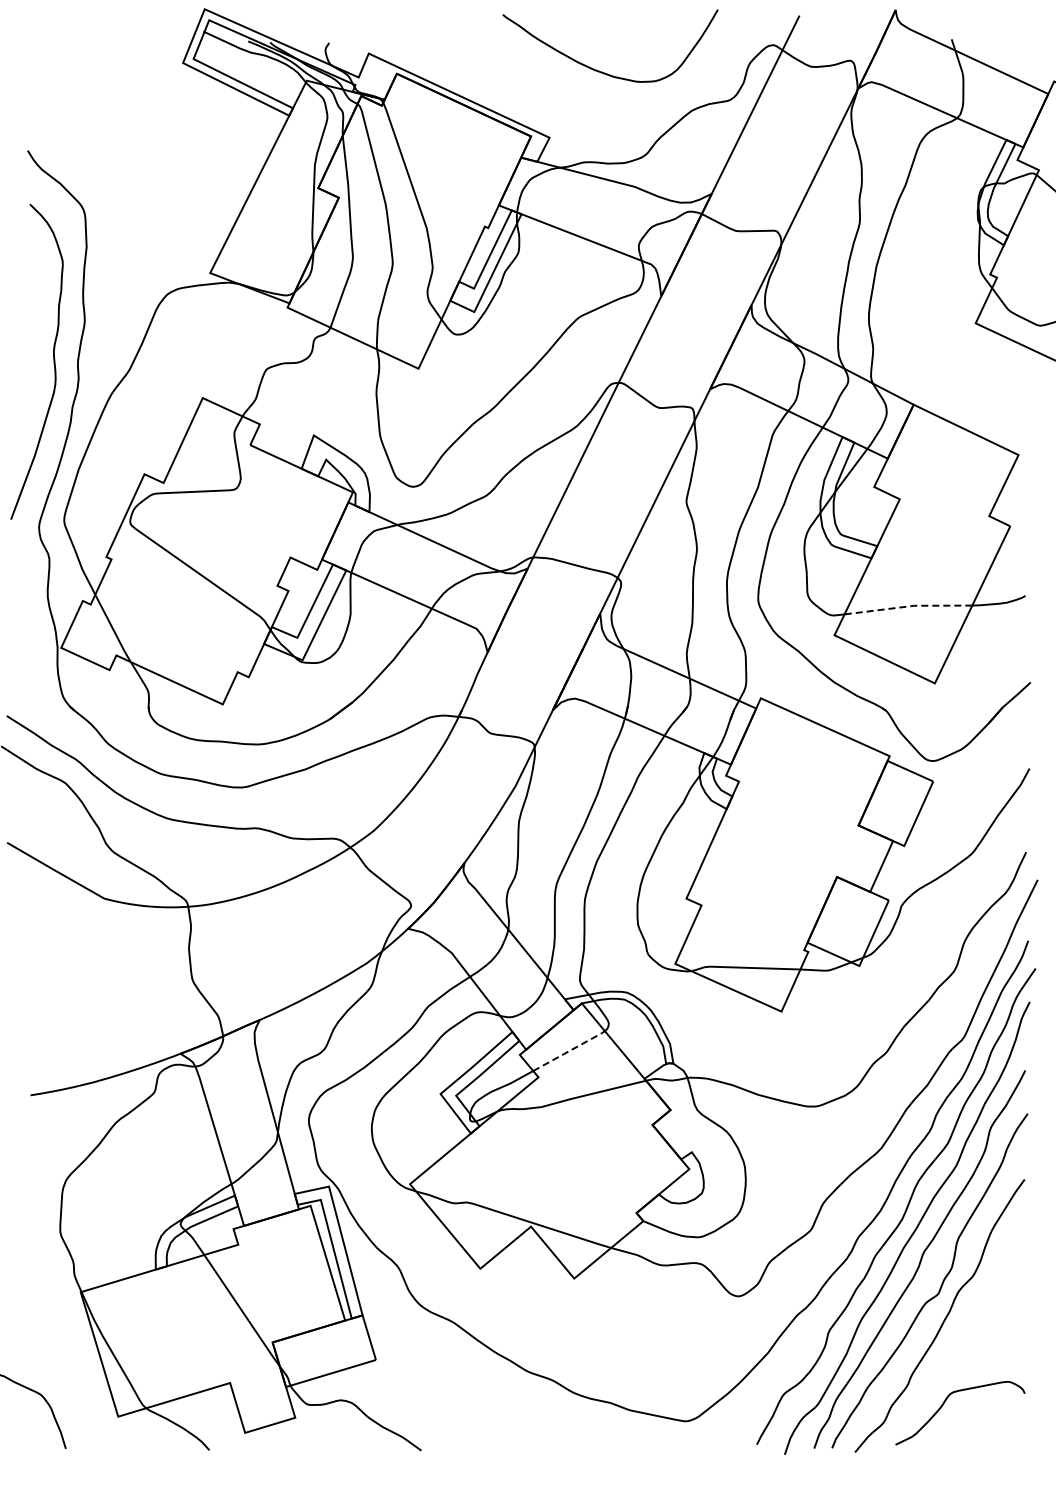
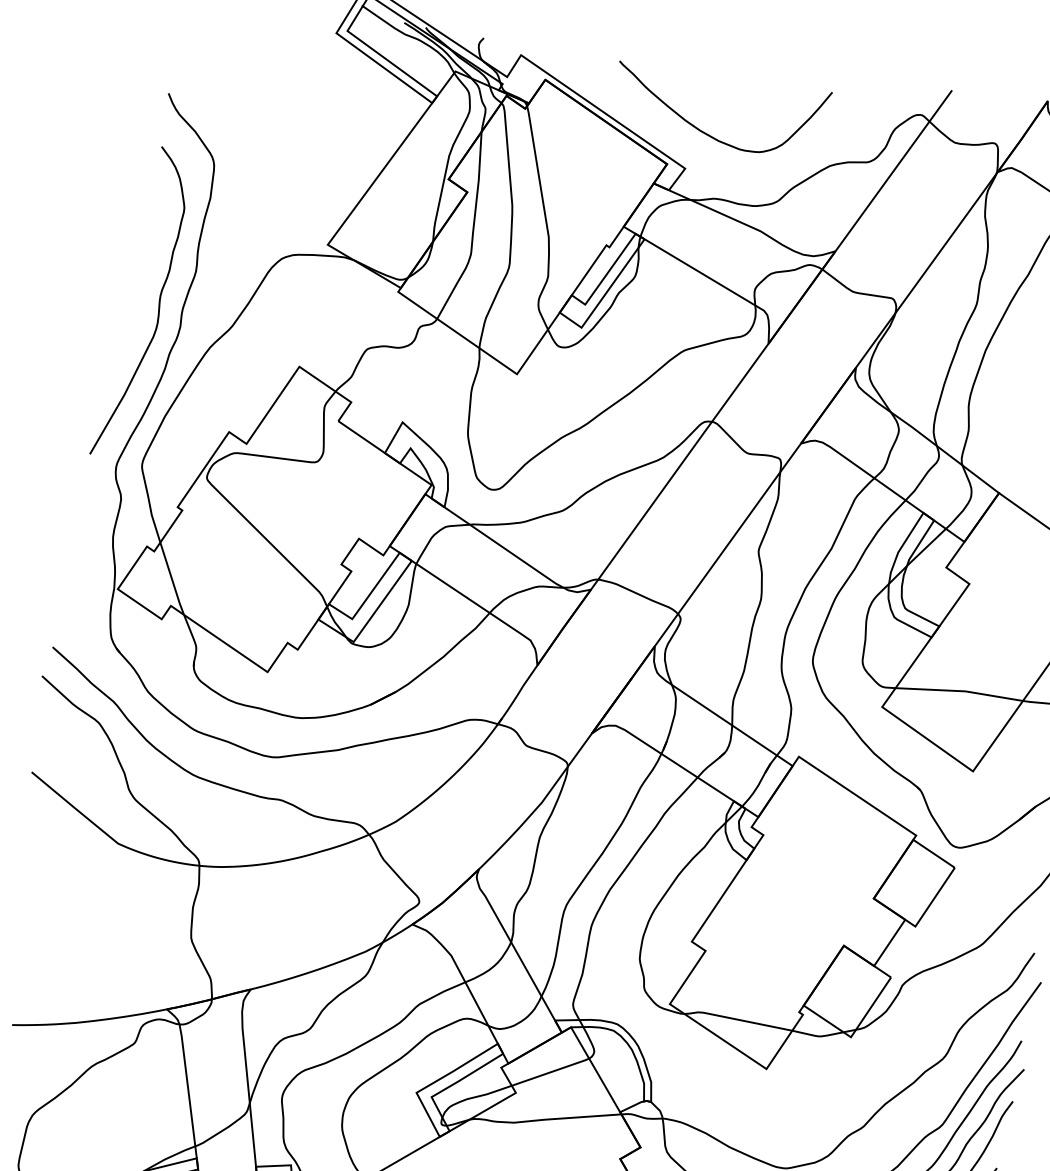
curve: (602, 71) -> (708, 133), moved
line: (908, 606) -> (959, 691), dashed -> solid
line: (569, 1050) -> (550, 1071), dashed -> solid

